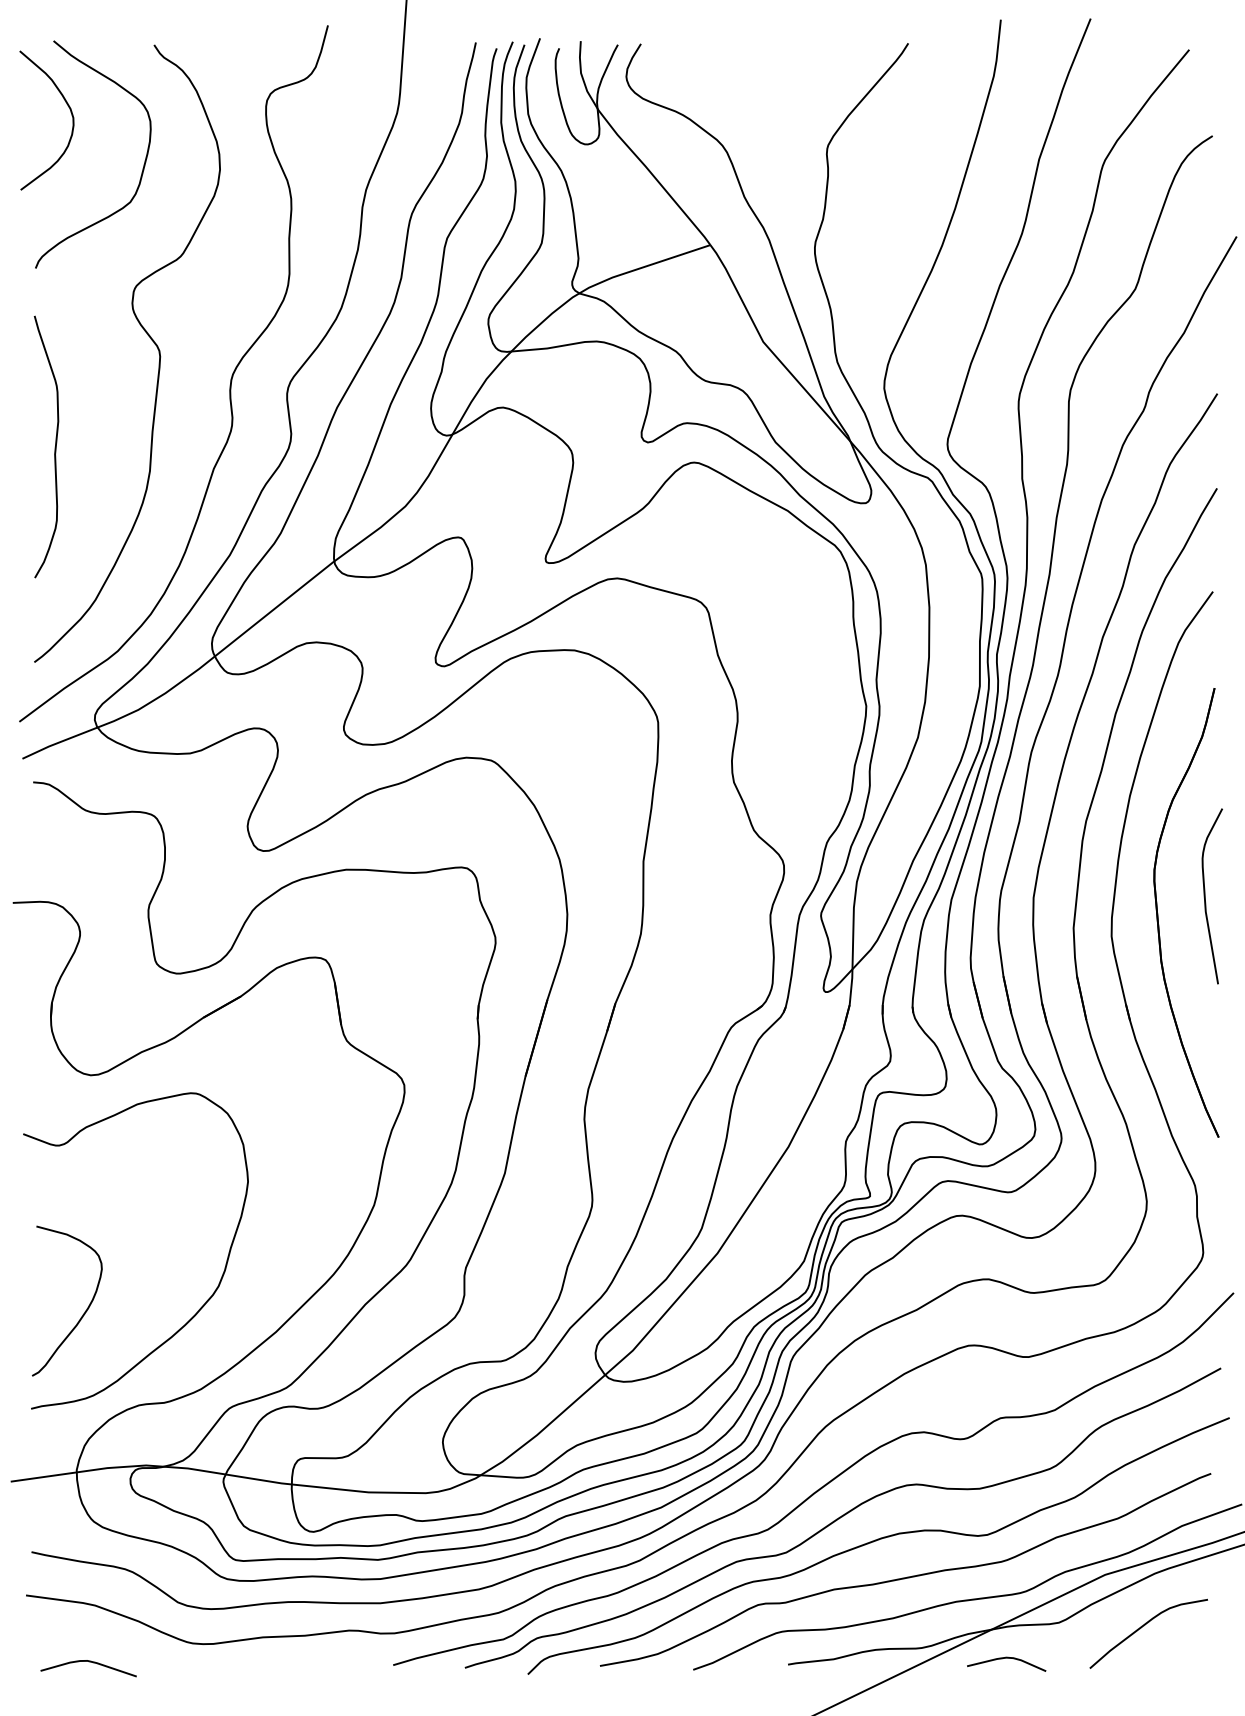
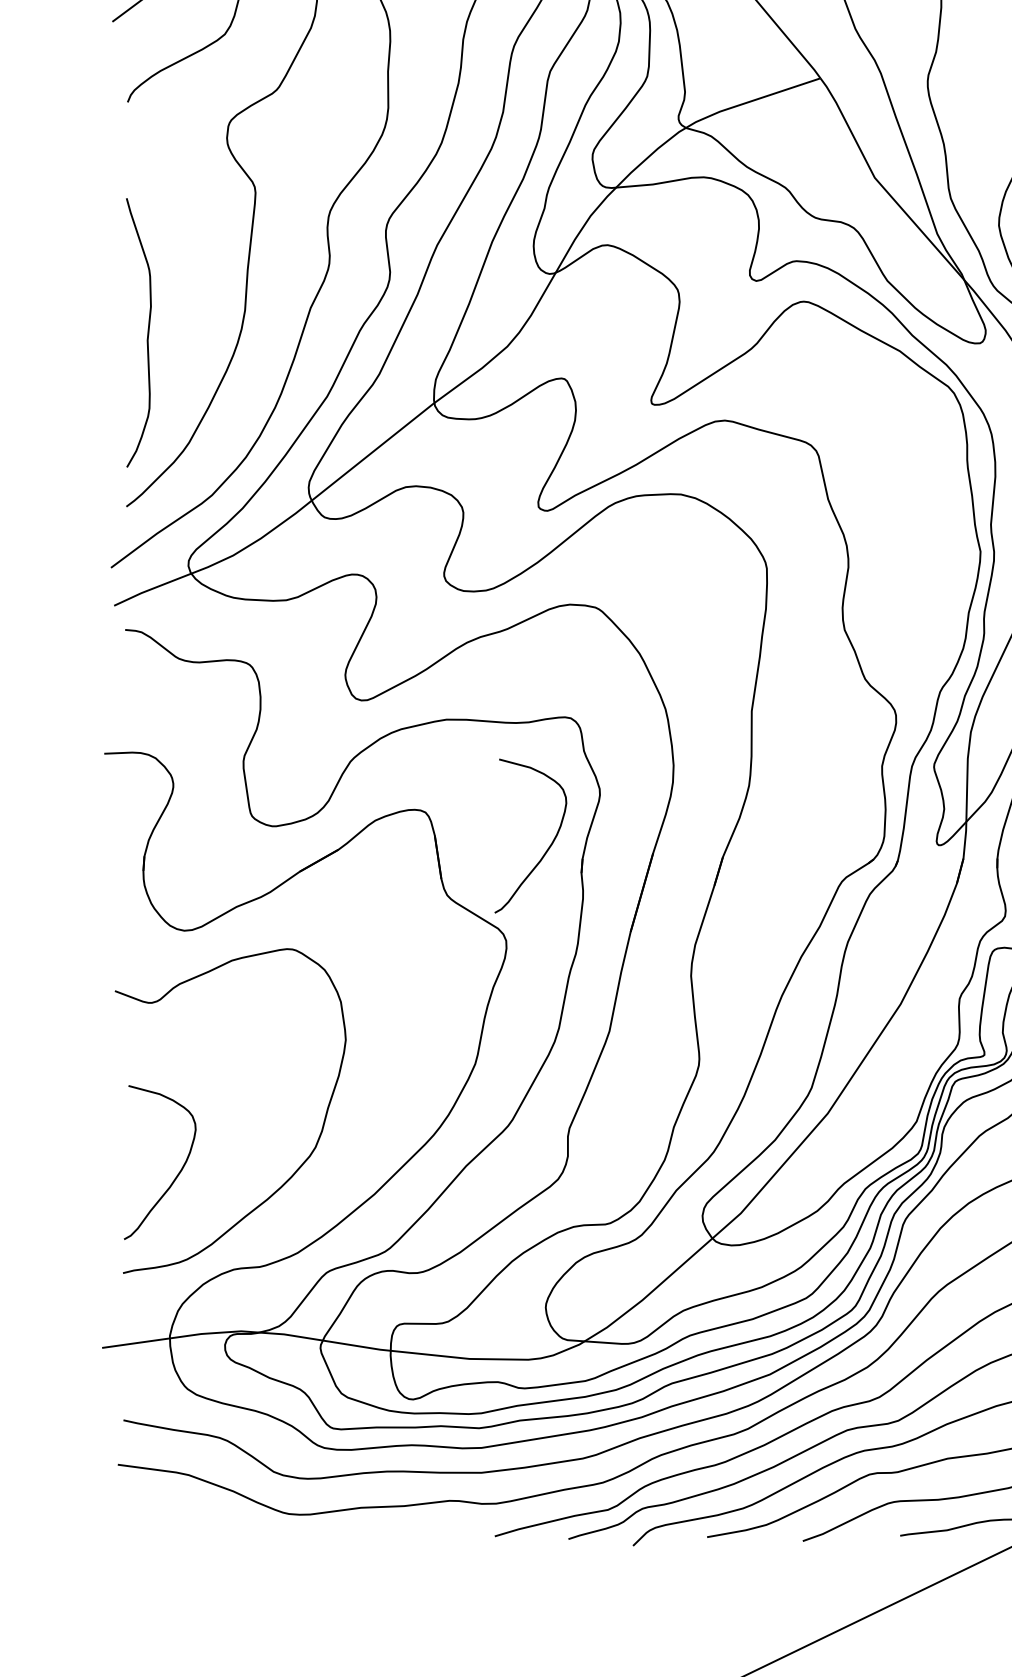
curve: (54, 447) -> (147, 333), moved
curve: (445, 993) -> (548, 846), added
curve: (89, 1662) -> (183, 1533), removed

